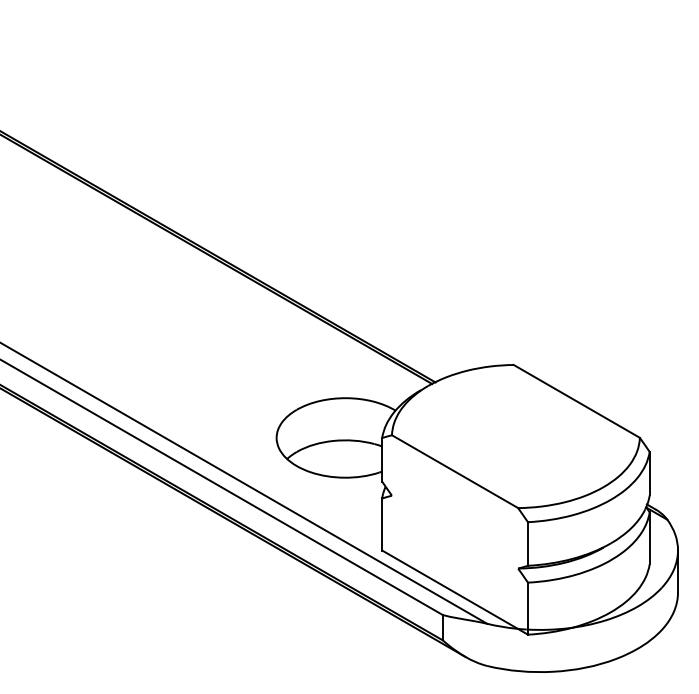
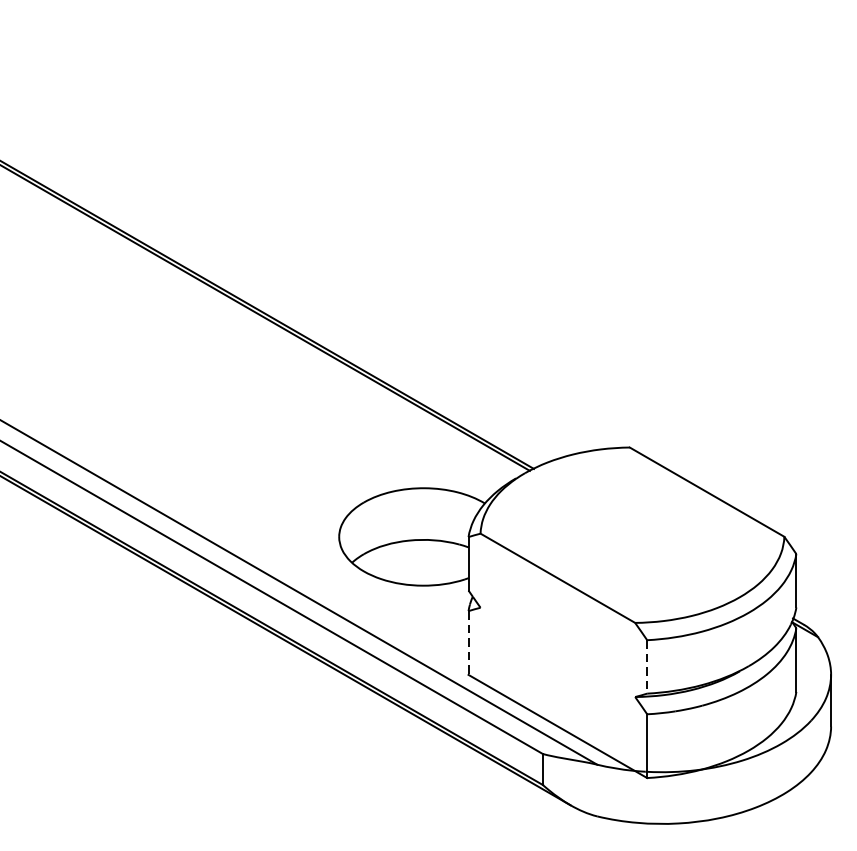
line: (382, 524) -> (468, 643), solid -> dashed
line: (527, 544) -> (646, 667), solid -> dashed

